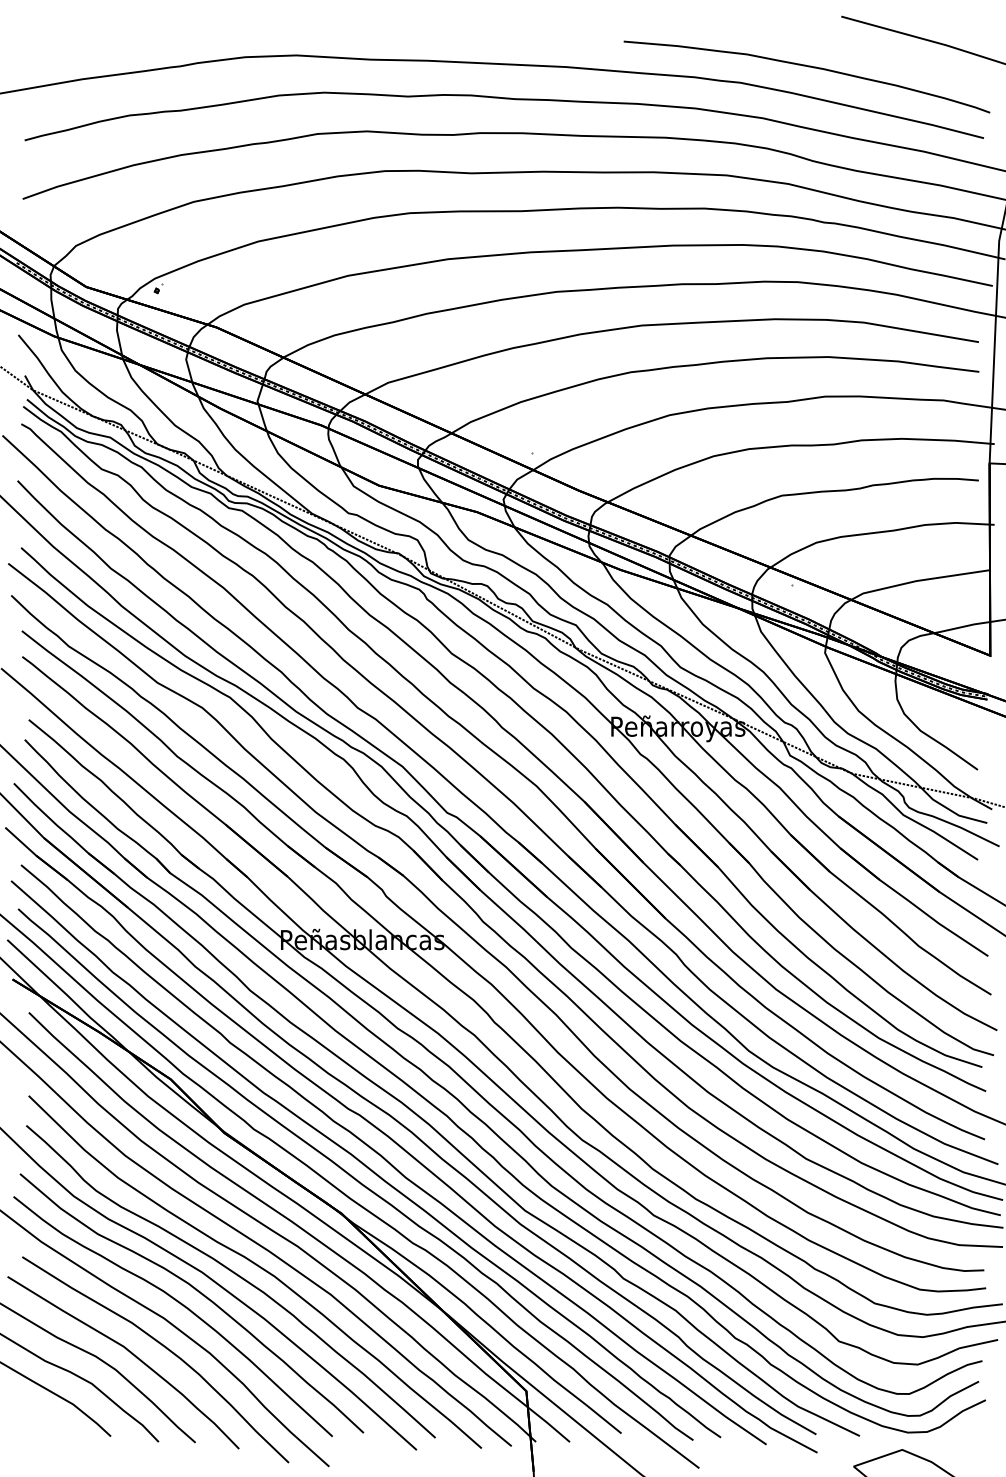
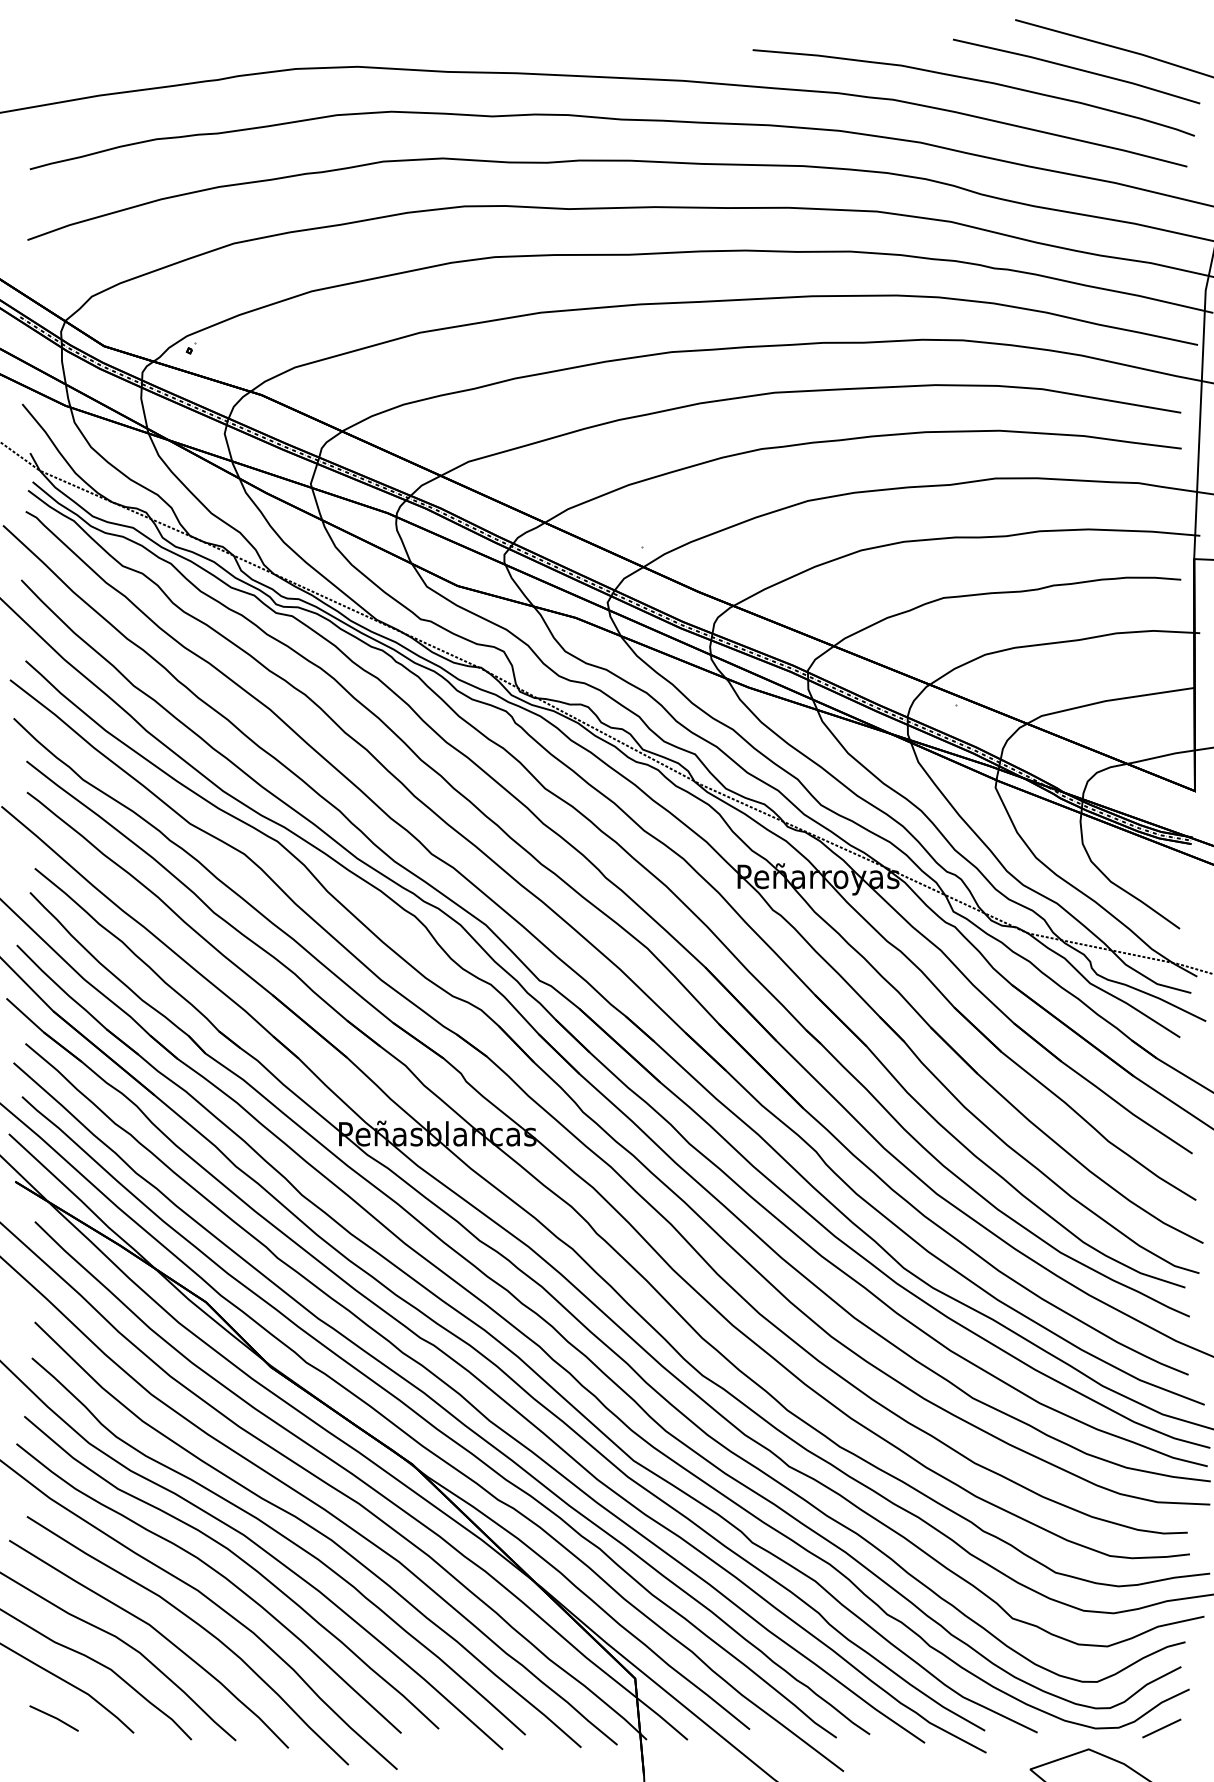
line: (892, 58) -> (1076, 70), added
line: (44, 1424) -> (53, 1718), added
line: (962, 1432) -> (1161, 1728), added

